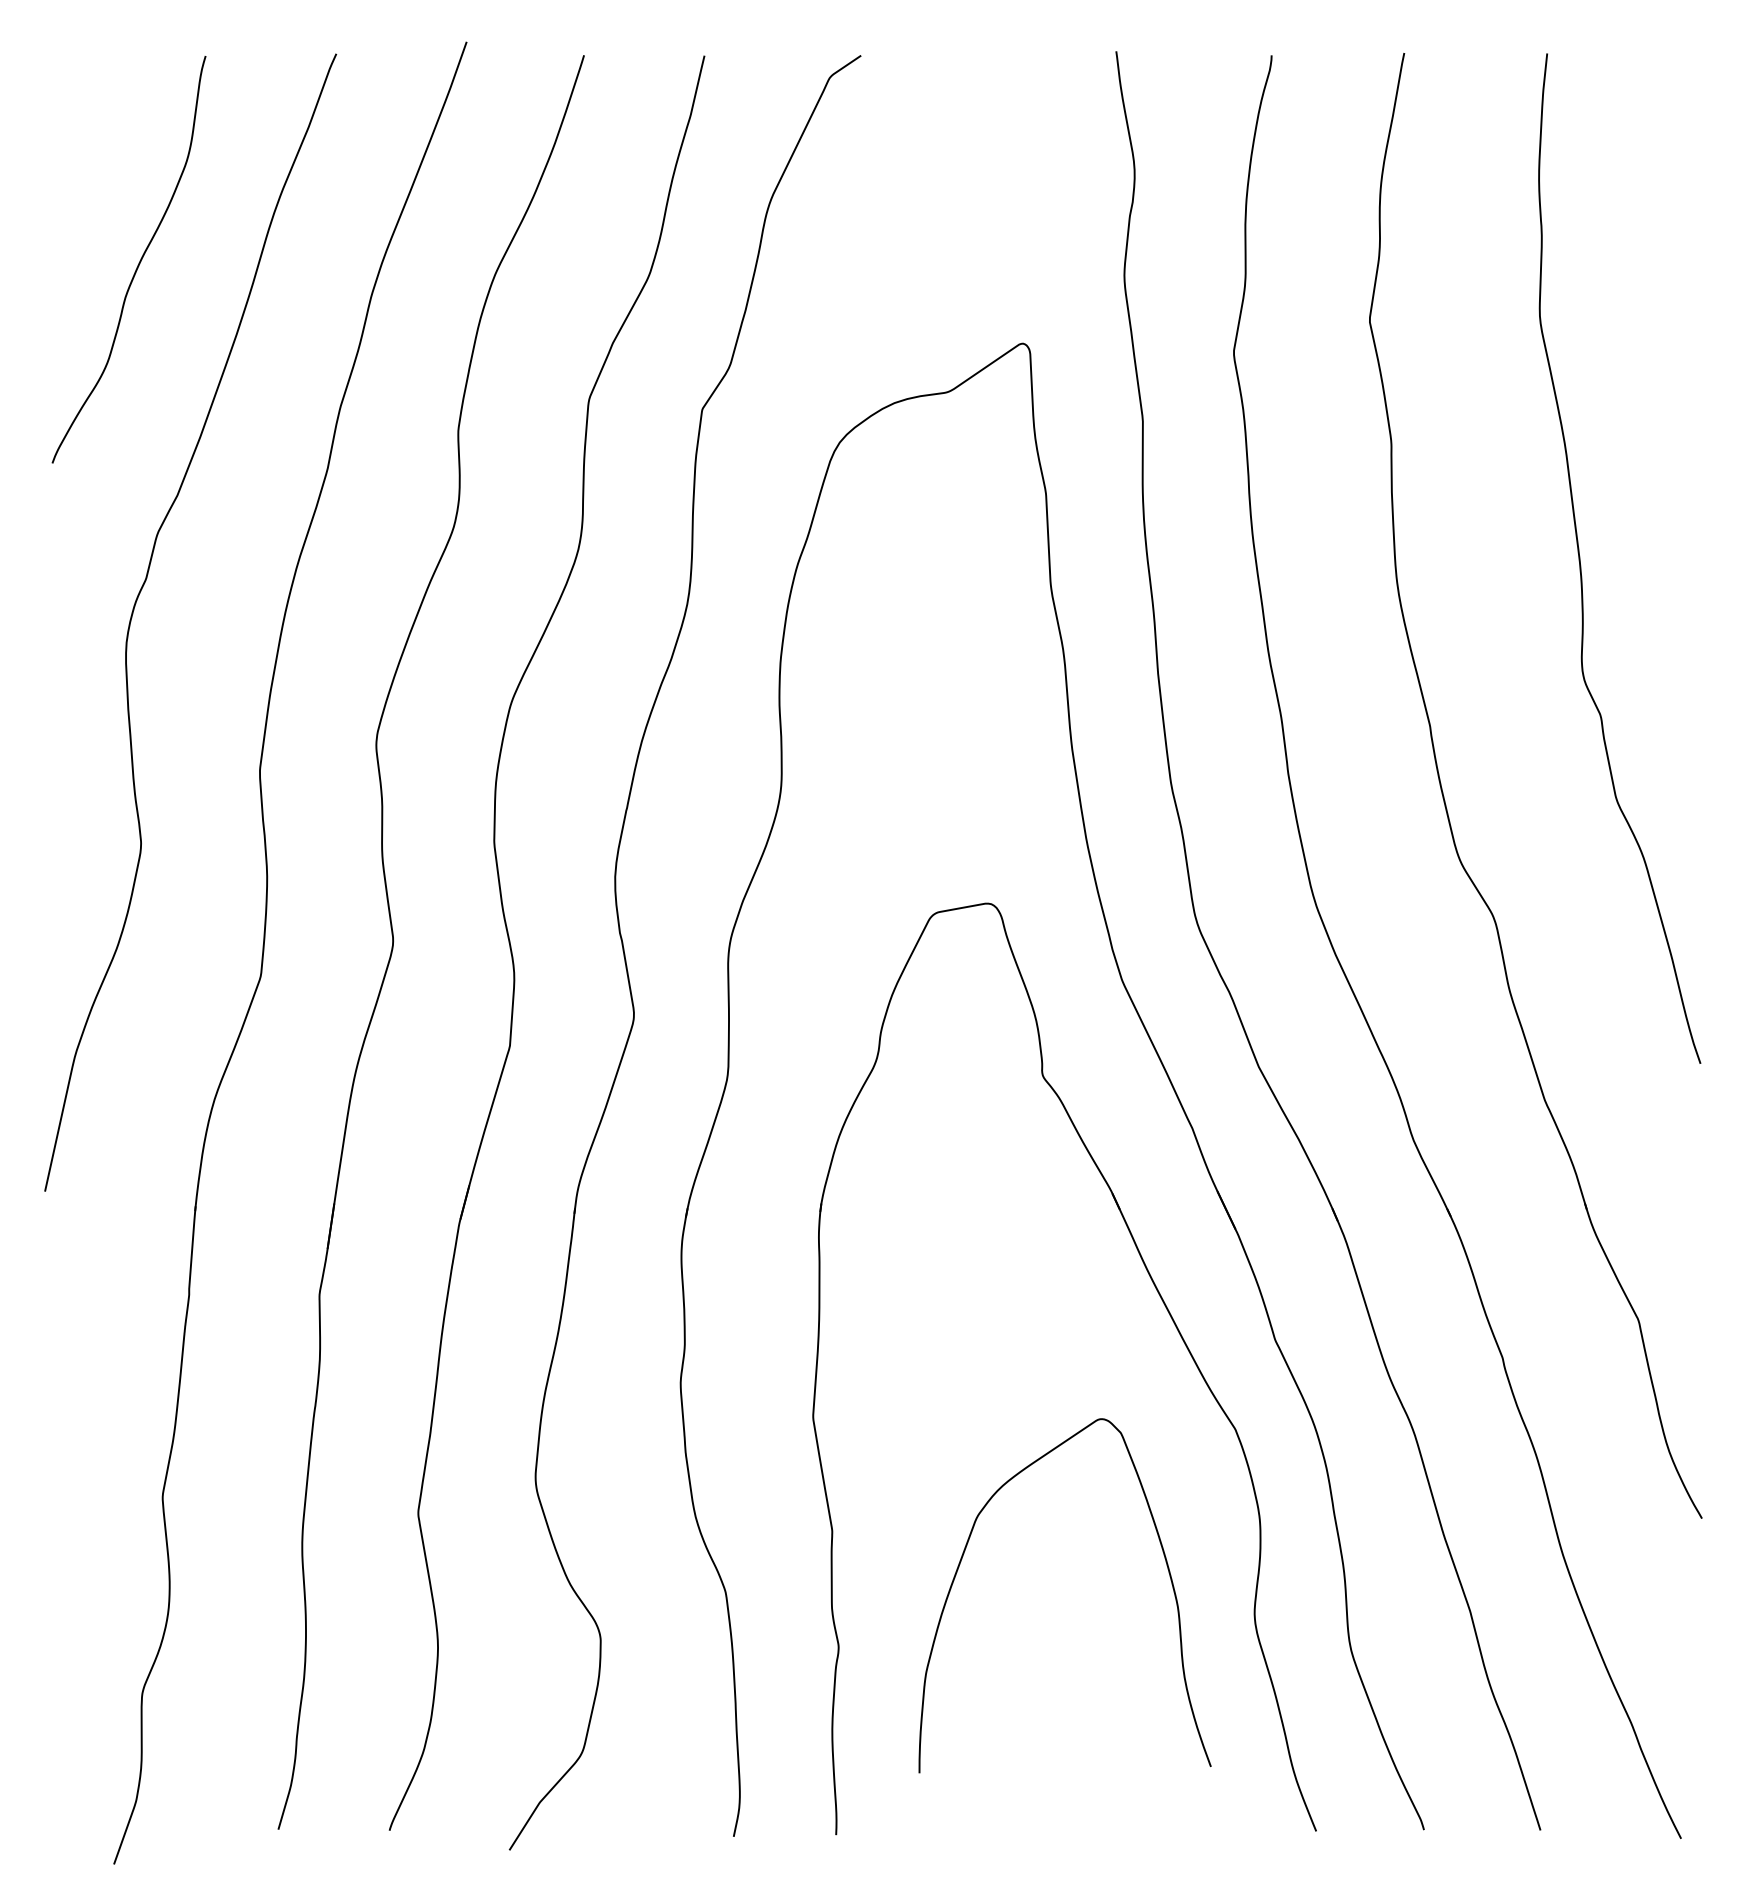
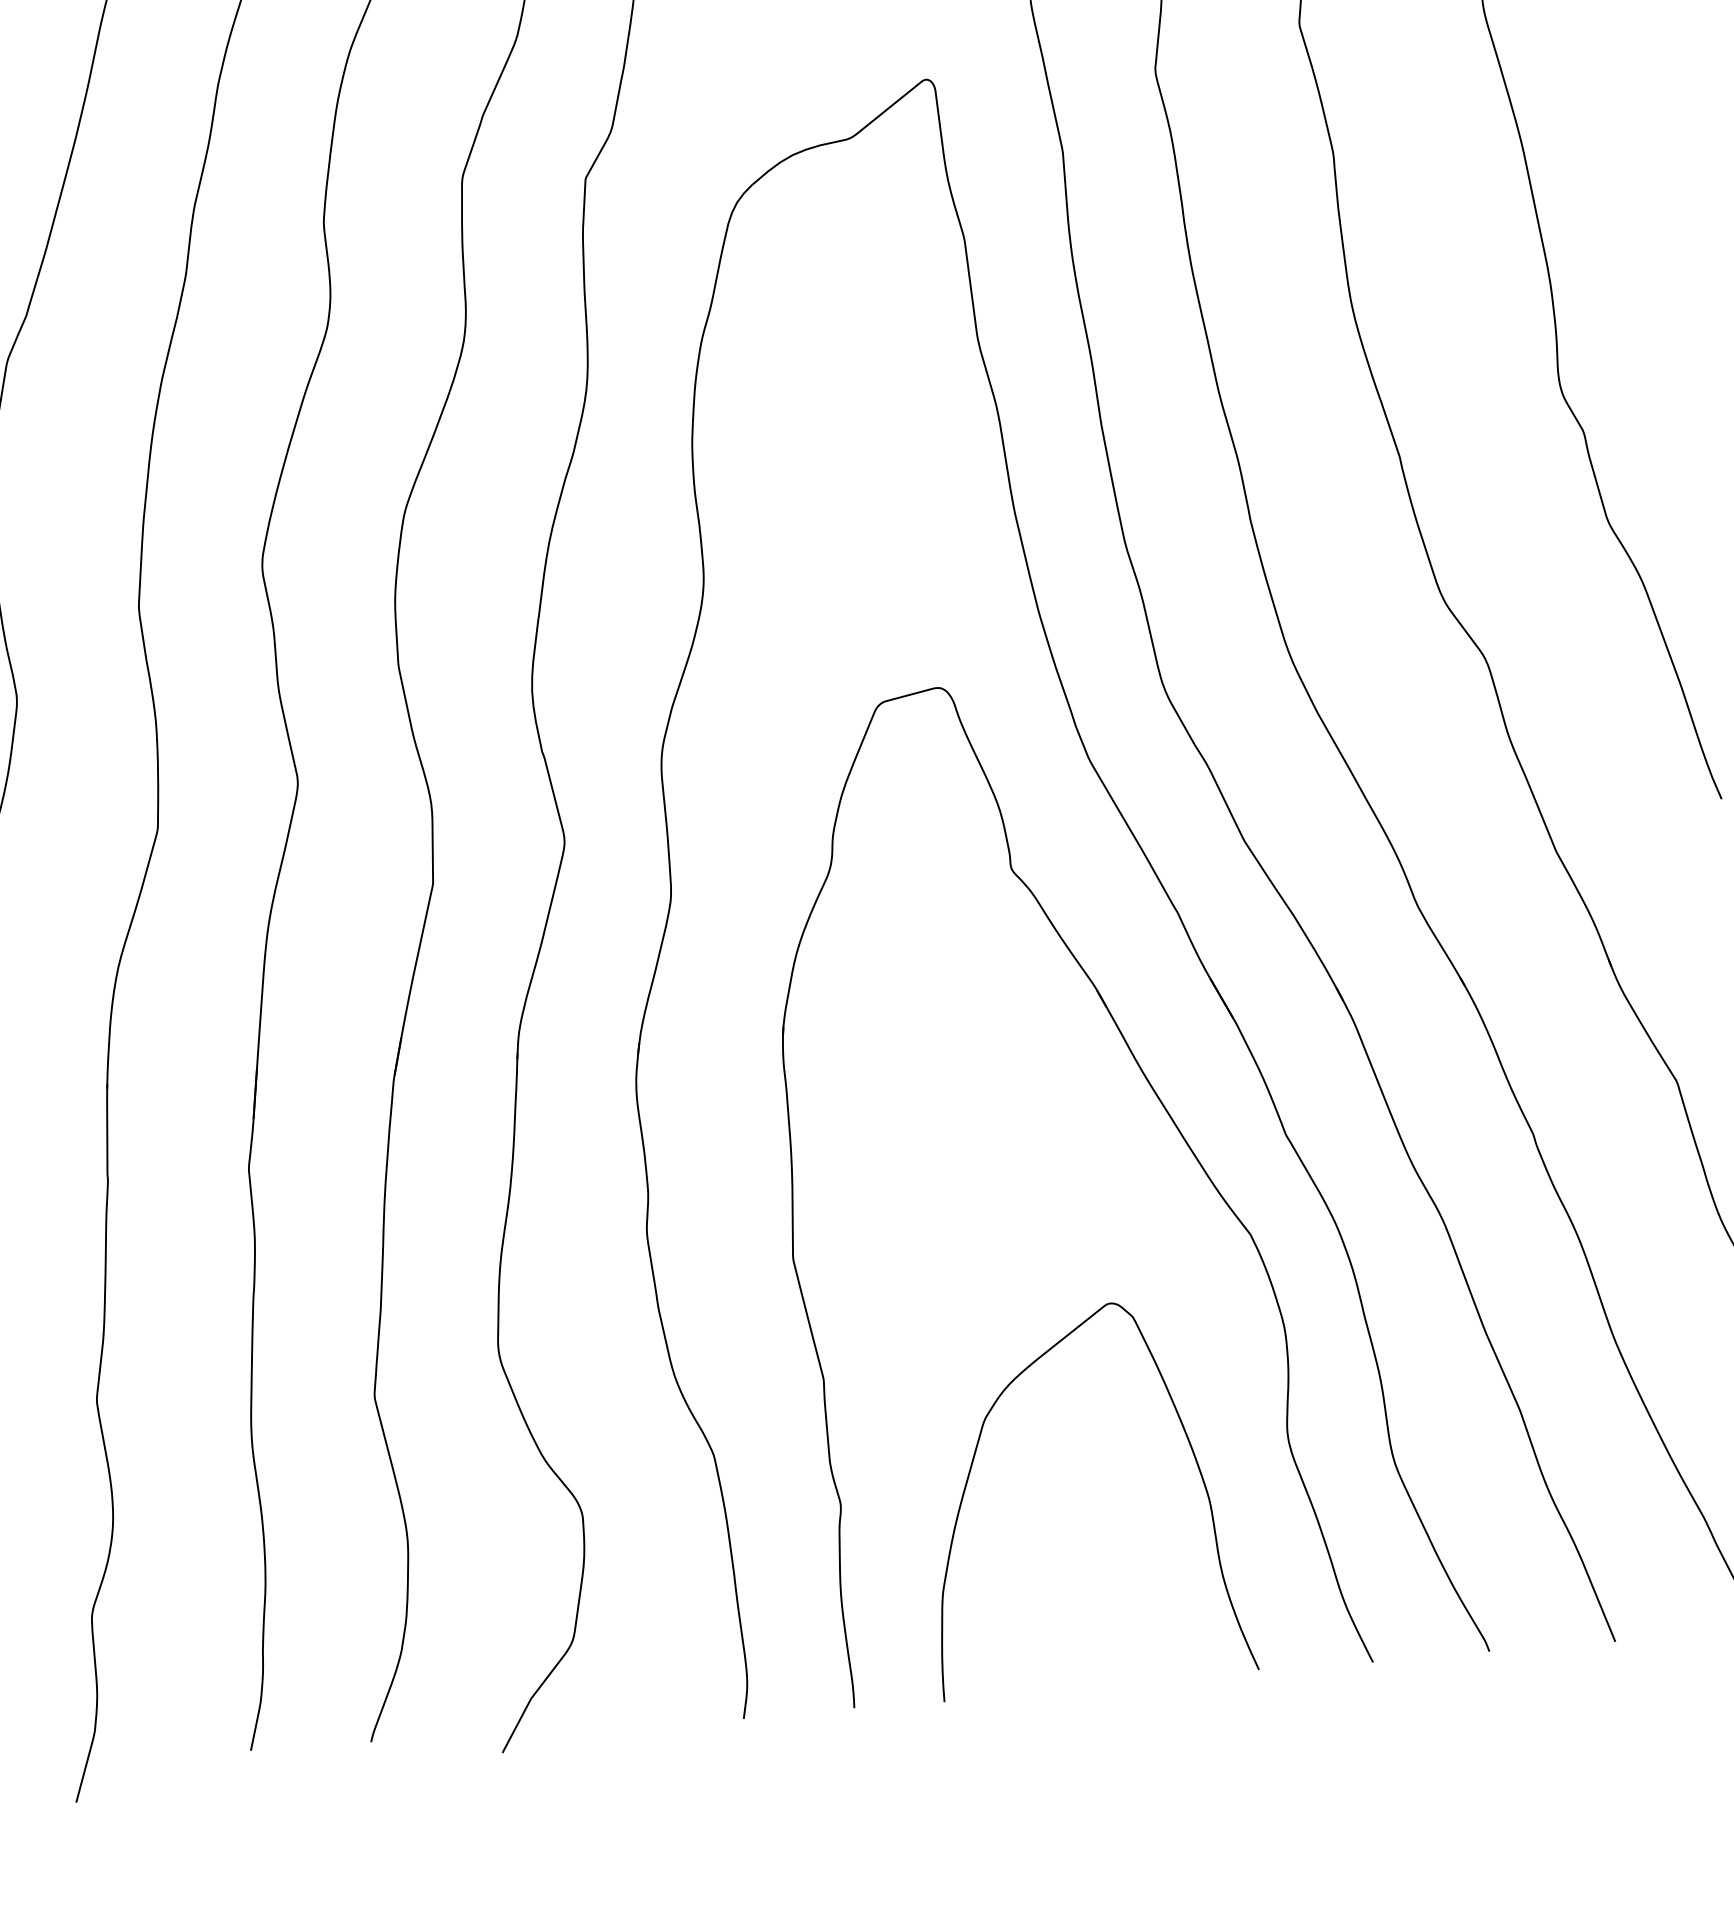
curve: (1167, 1569) -> (1194, 1460), moved

